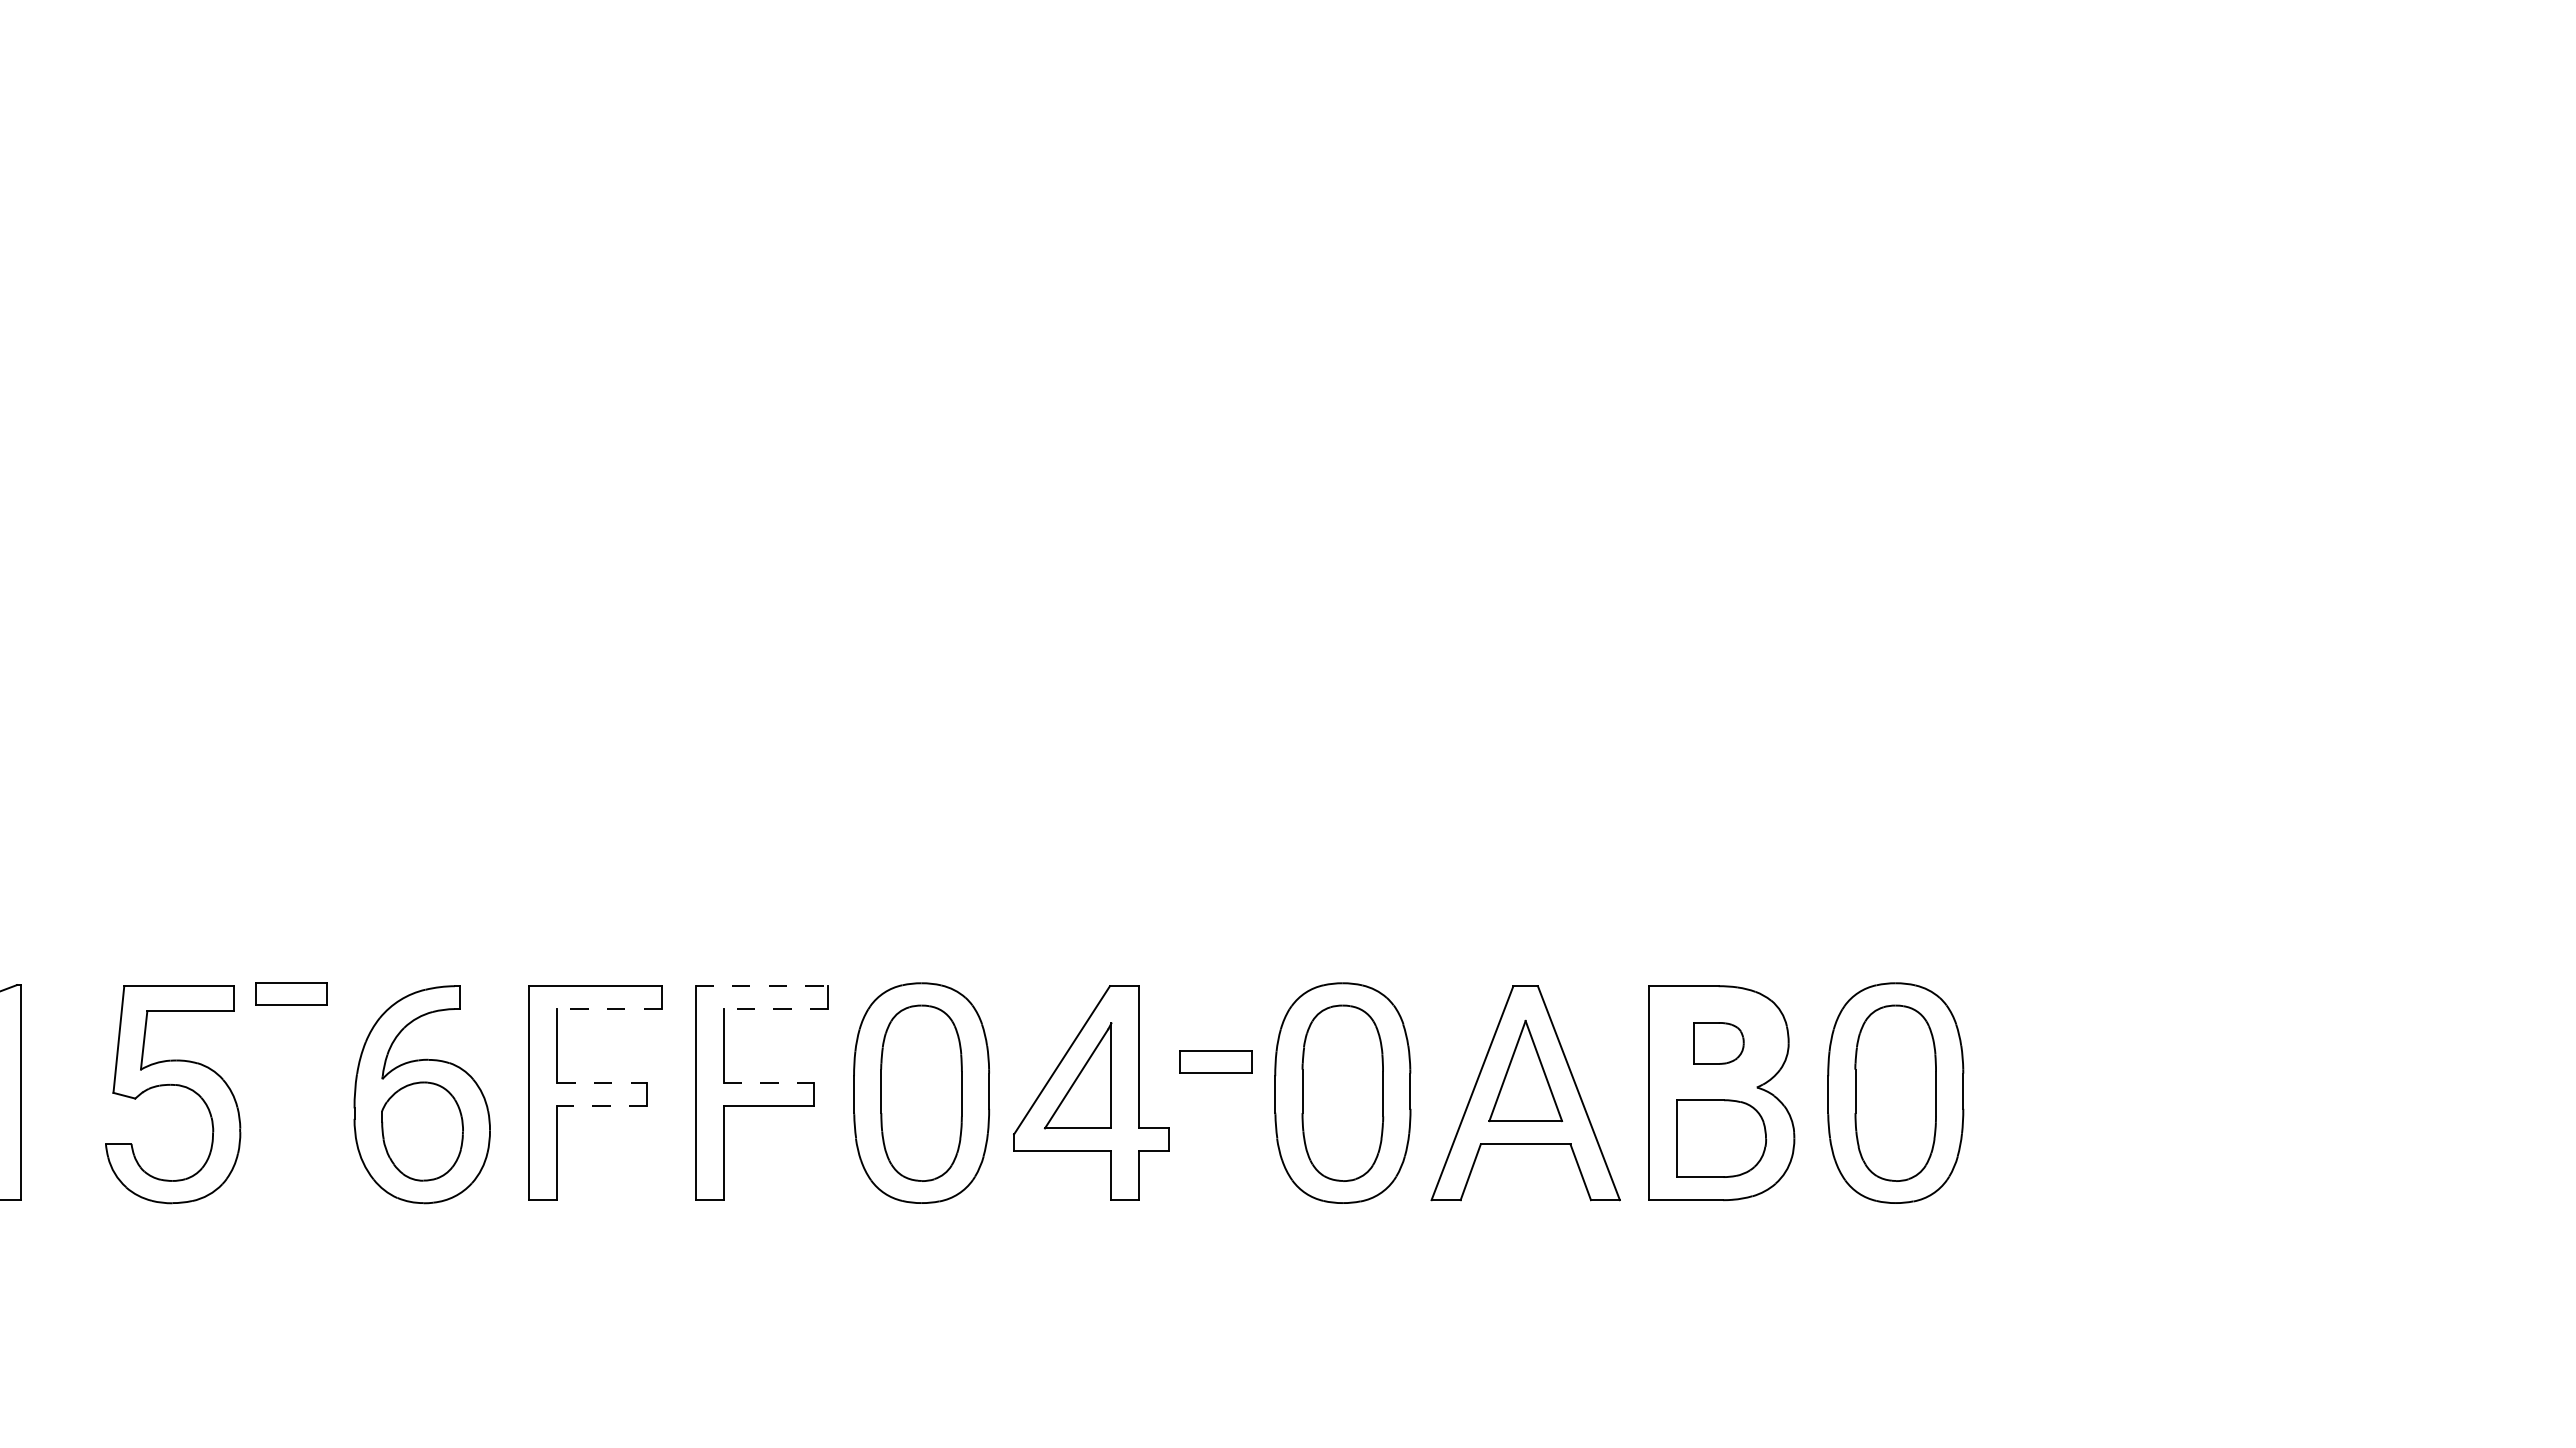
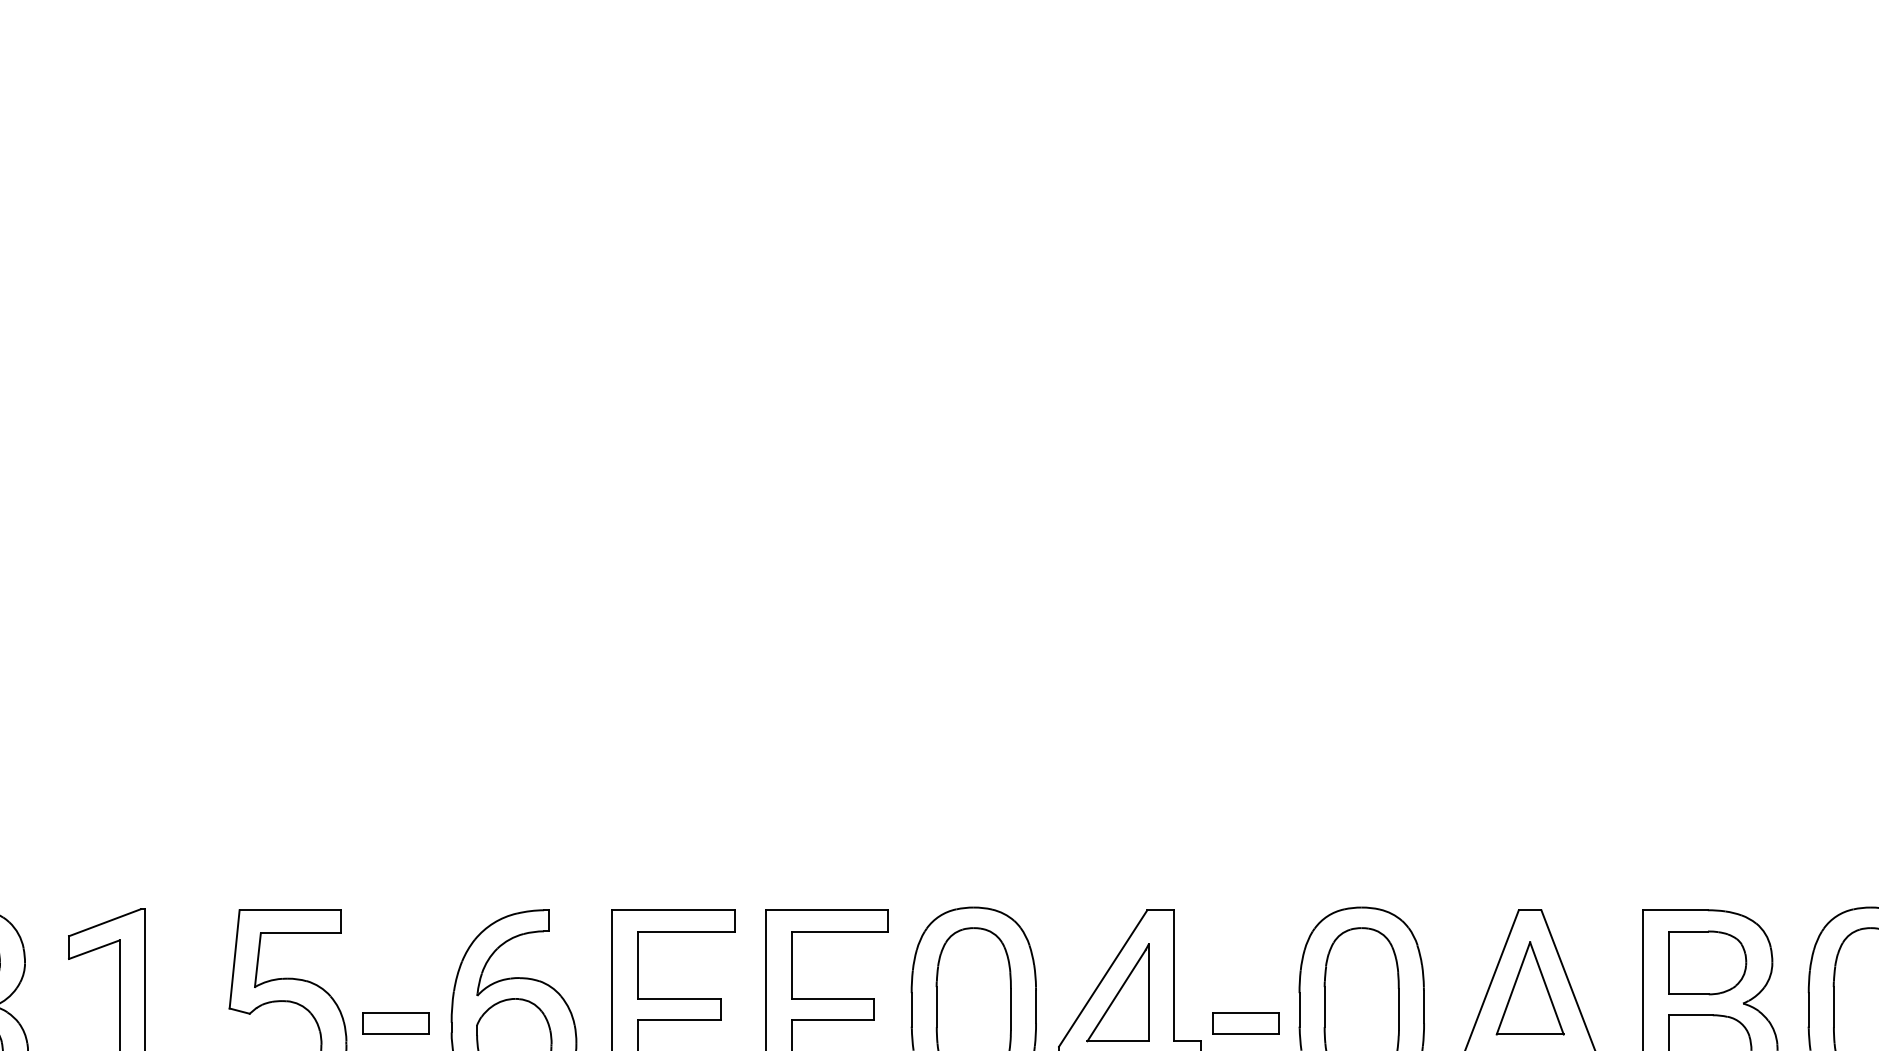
line: (762, 986) -> (827, 910), dashed -> solid
part: (291, 993) -> (395, 1022), moved
line: (609, 1009) -> (686, 931), dashed -> solid
line: (775, 1009) -> (839, 931), dashed -> solid
part: (1718, 1043) -> (1707, 963), size x1.67
part: (1215, 1061) -> (1245, 1022), moved
line: (602, 1082) -> (679, 998), dashed -> solid
line: (768, 1082) -> (832, 998), dashed -> solid
line: (602, 1105) -> (679, 1020), dashed -> solid

